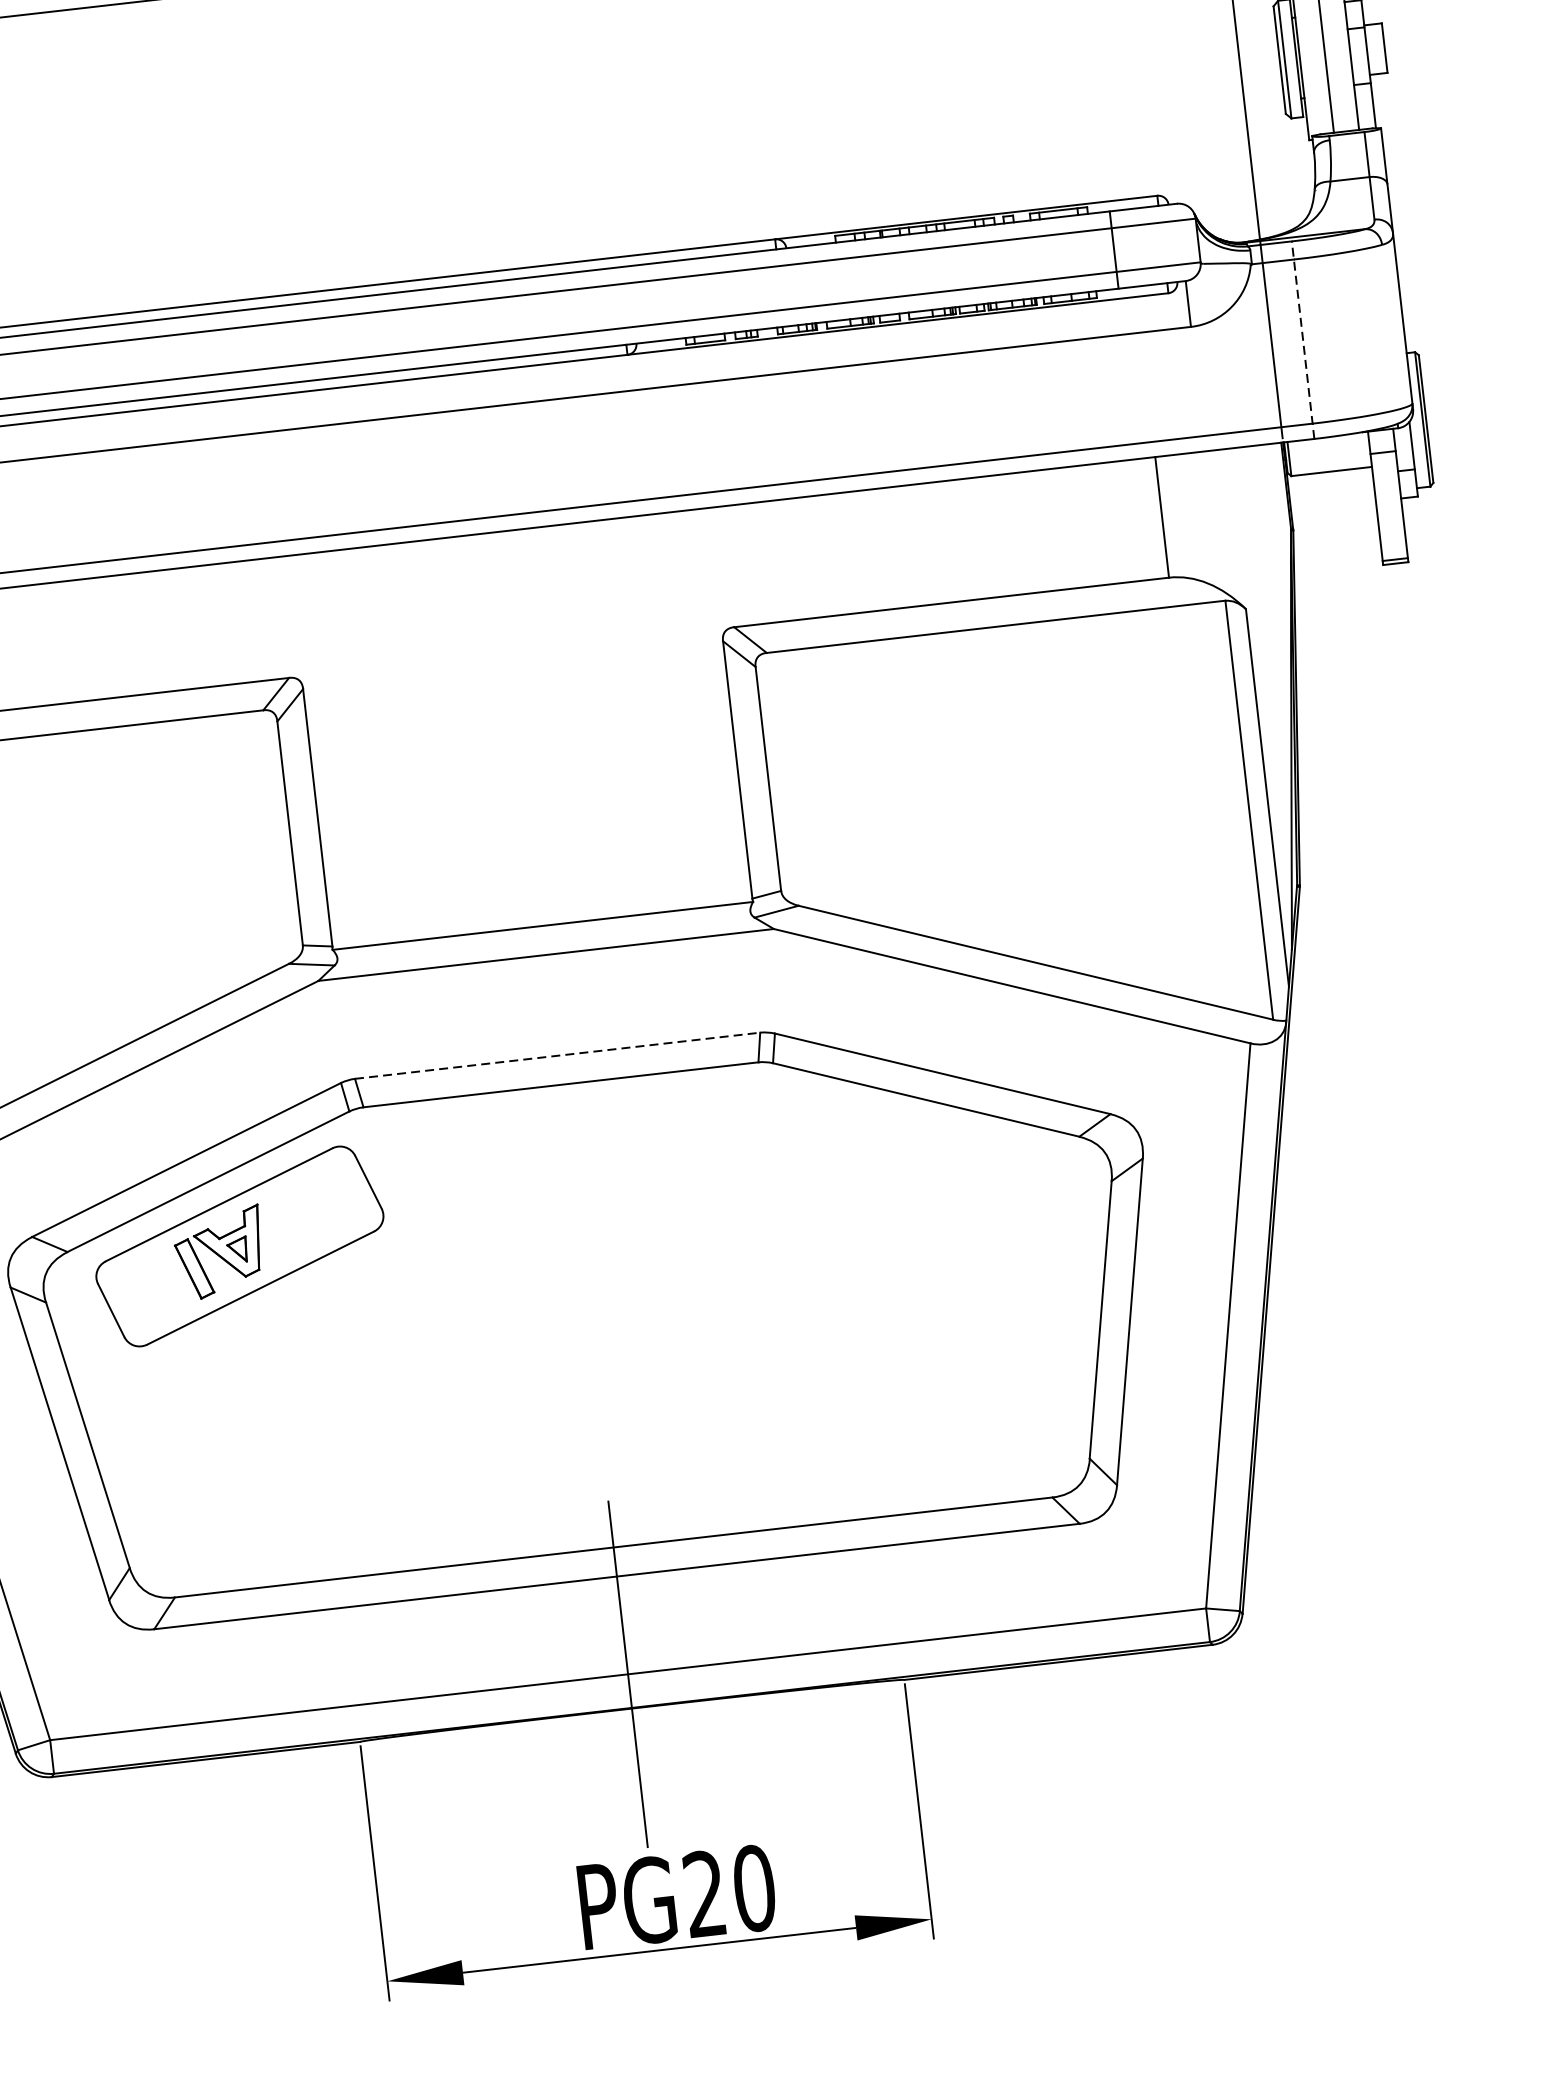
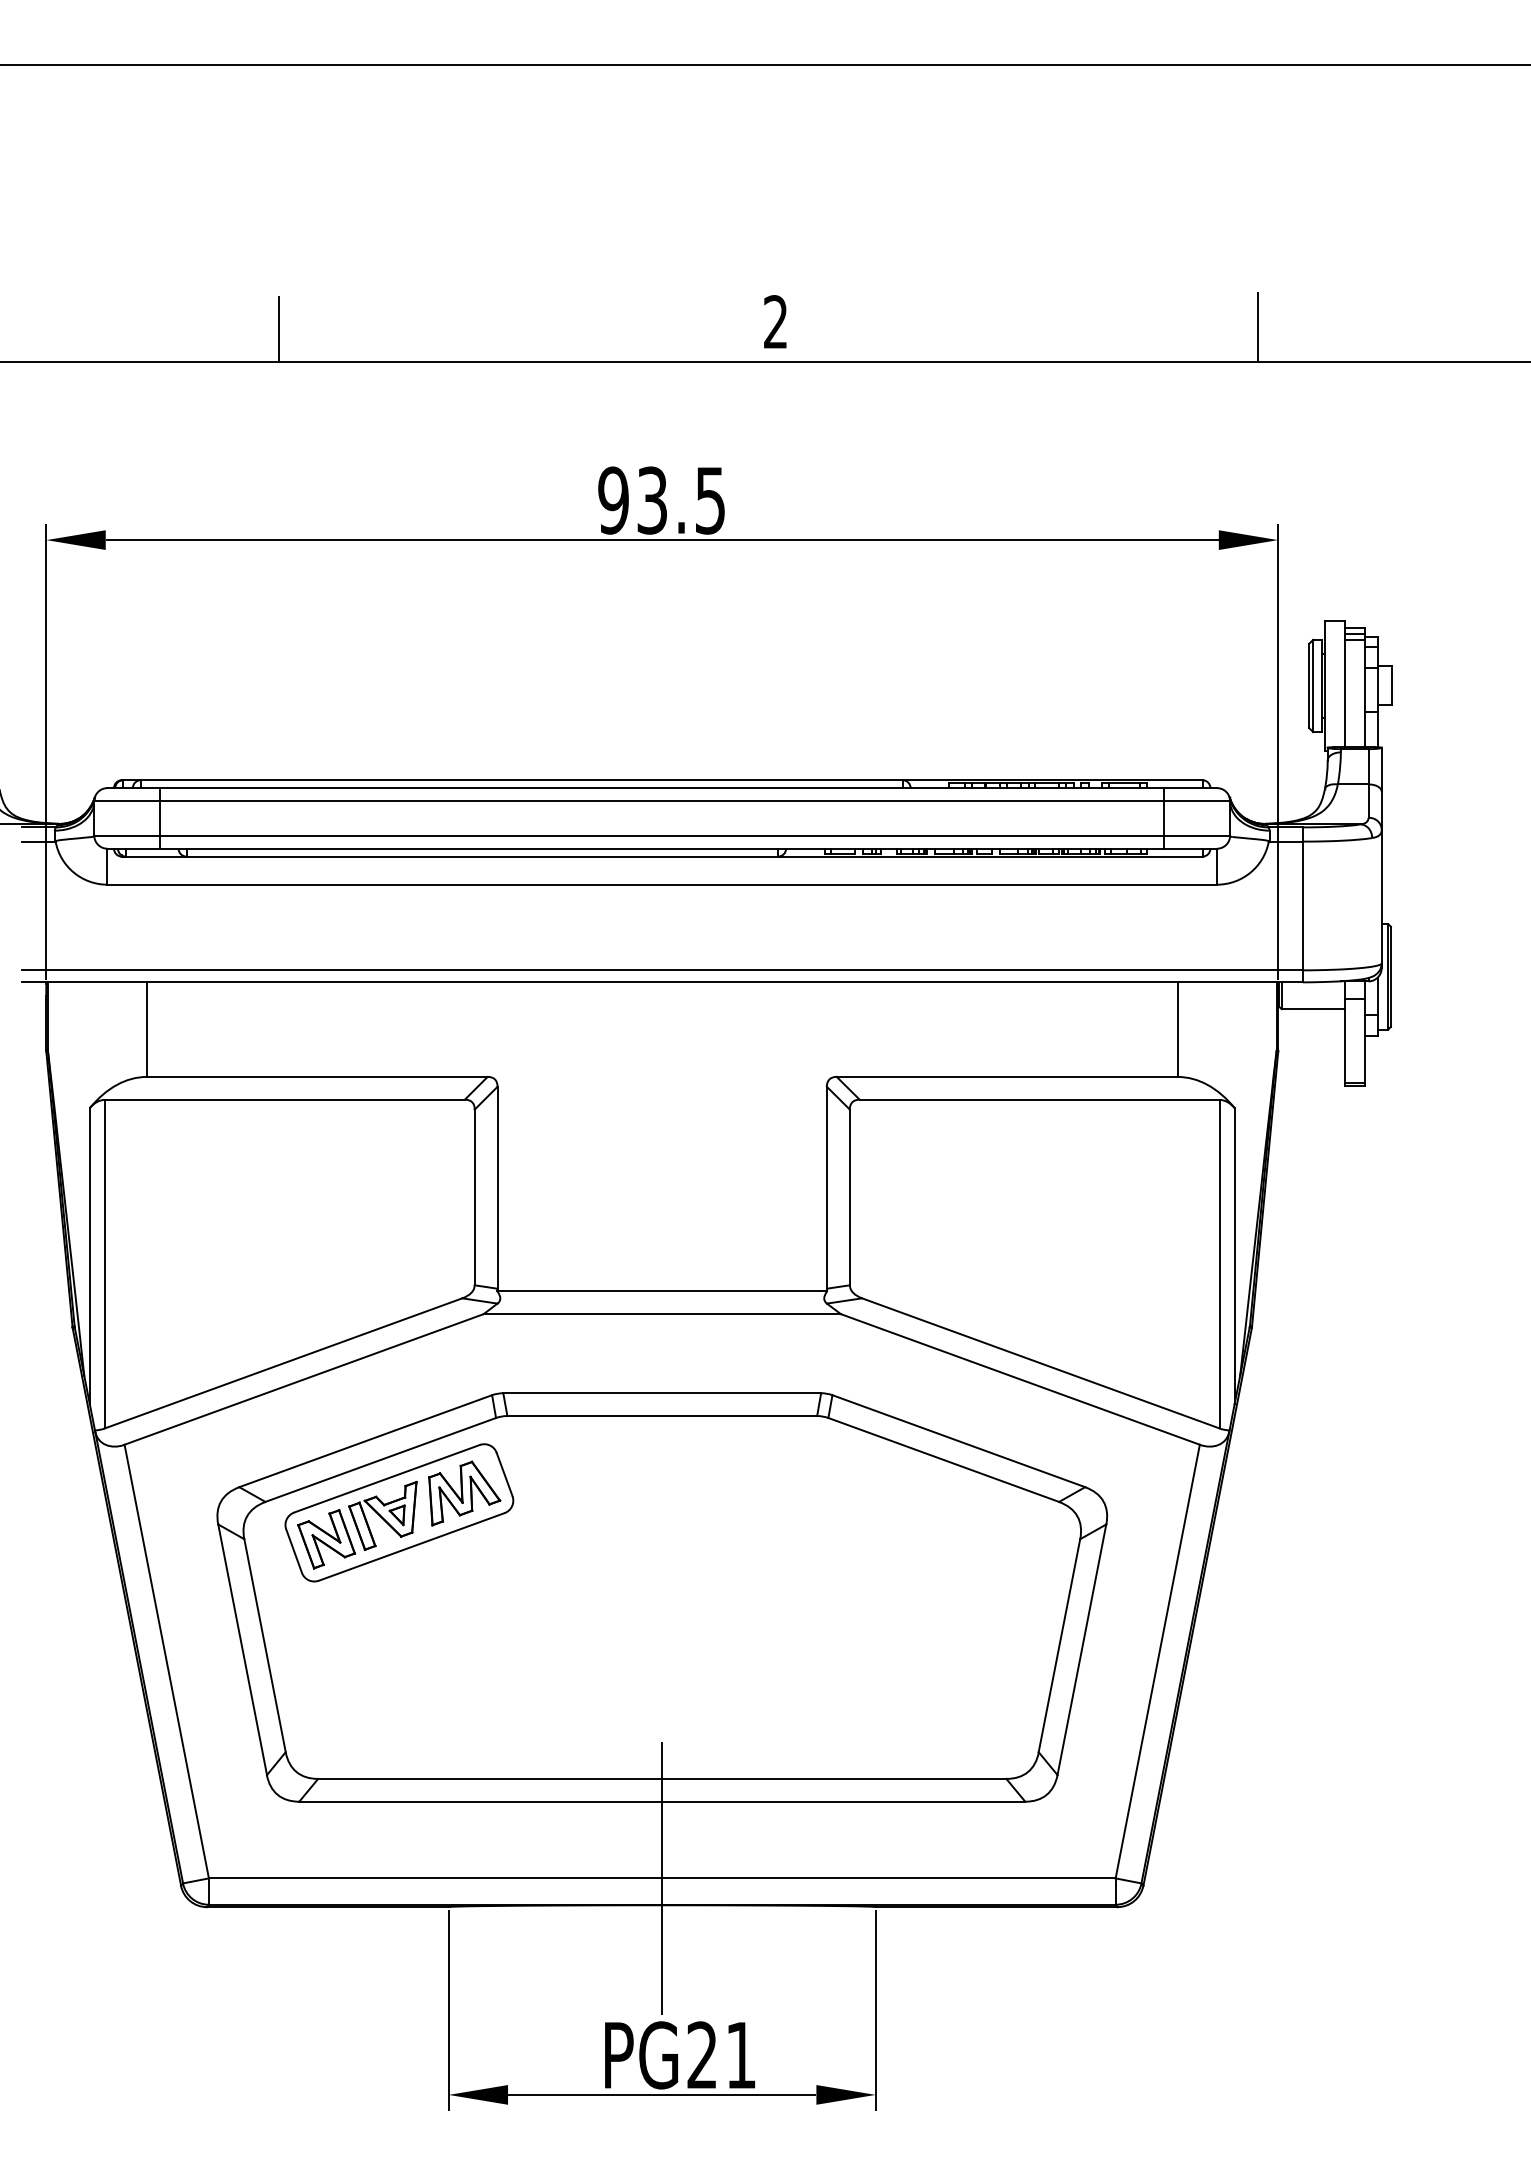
line: (1302, 339) -> (1302, 904), dashed -> solid
line: (557, 1056) -> (662, 1393), dashed -> solid
part: (320, 1212) -> (464, 1493), added
part: (150, 1291) -> (326, 1539), added
text: (754, 1888) -> (741, 2055), PG20 -> PG21

